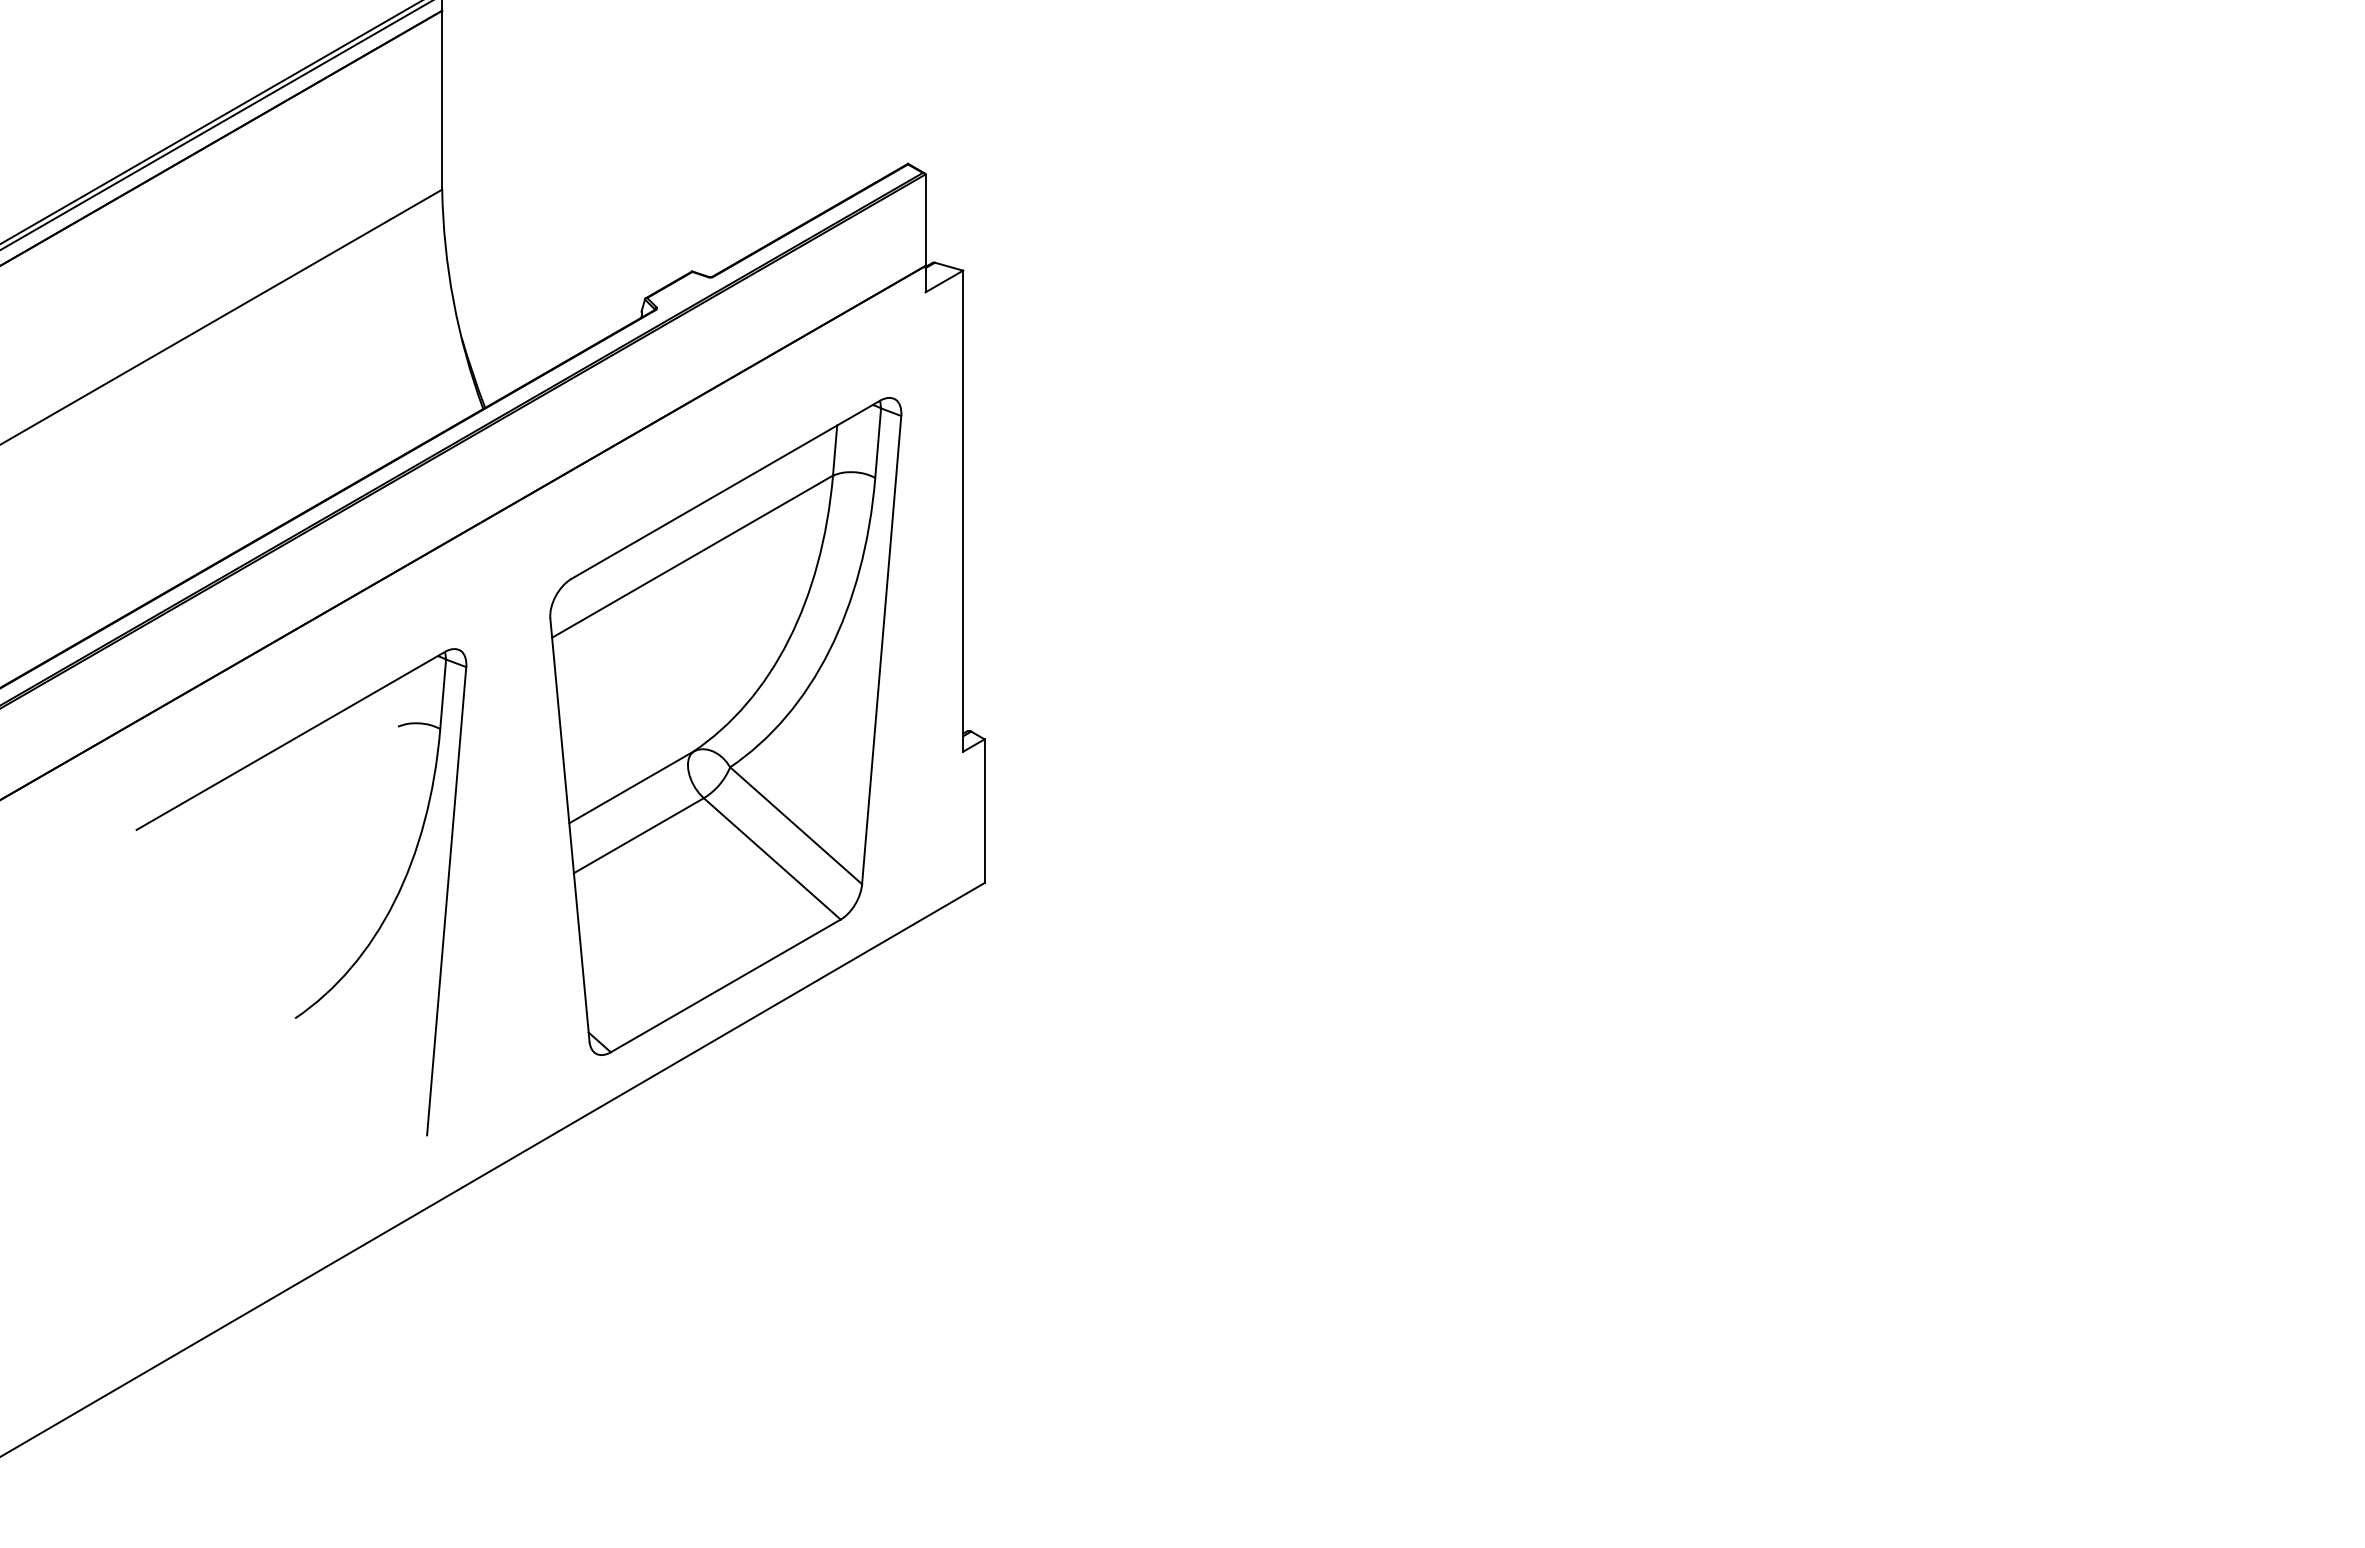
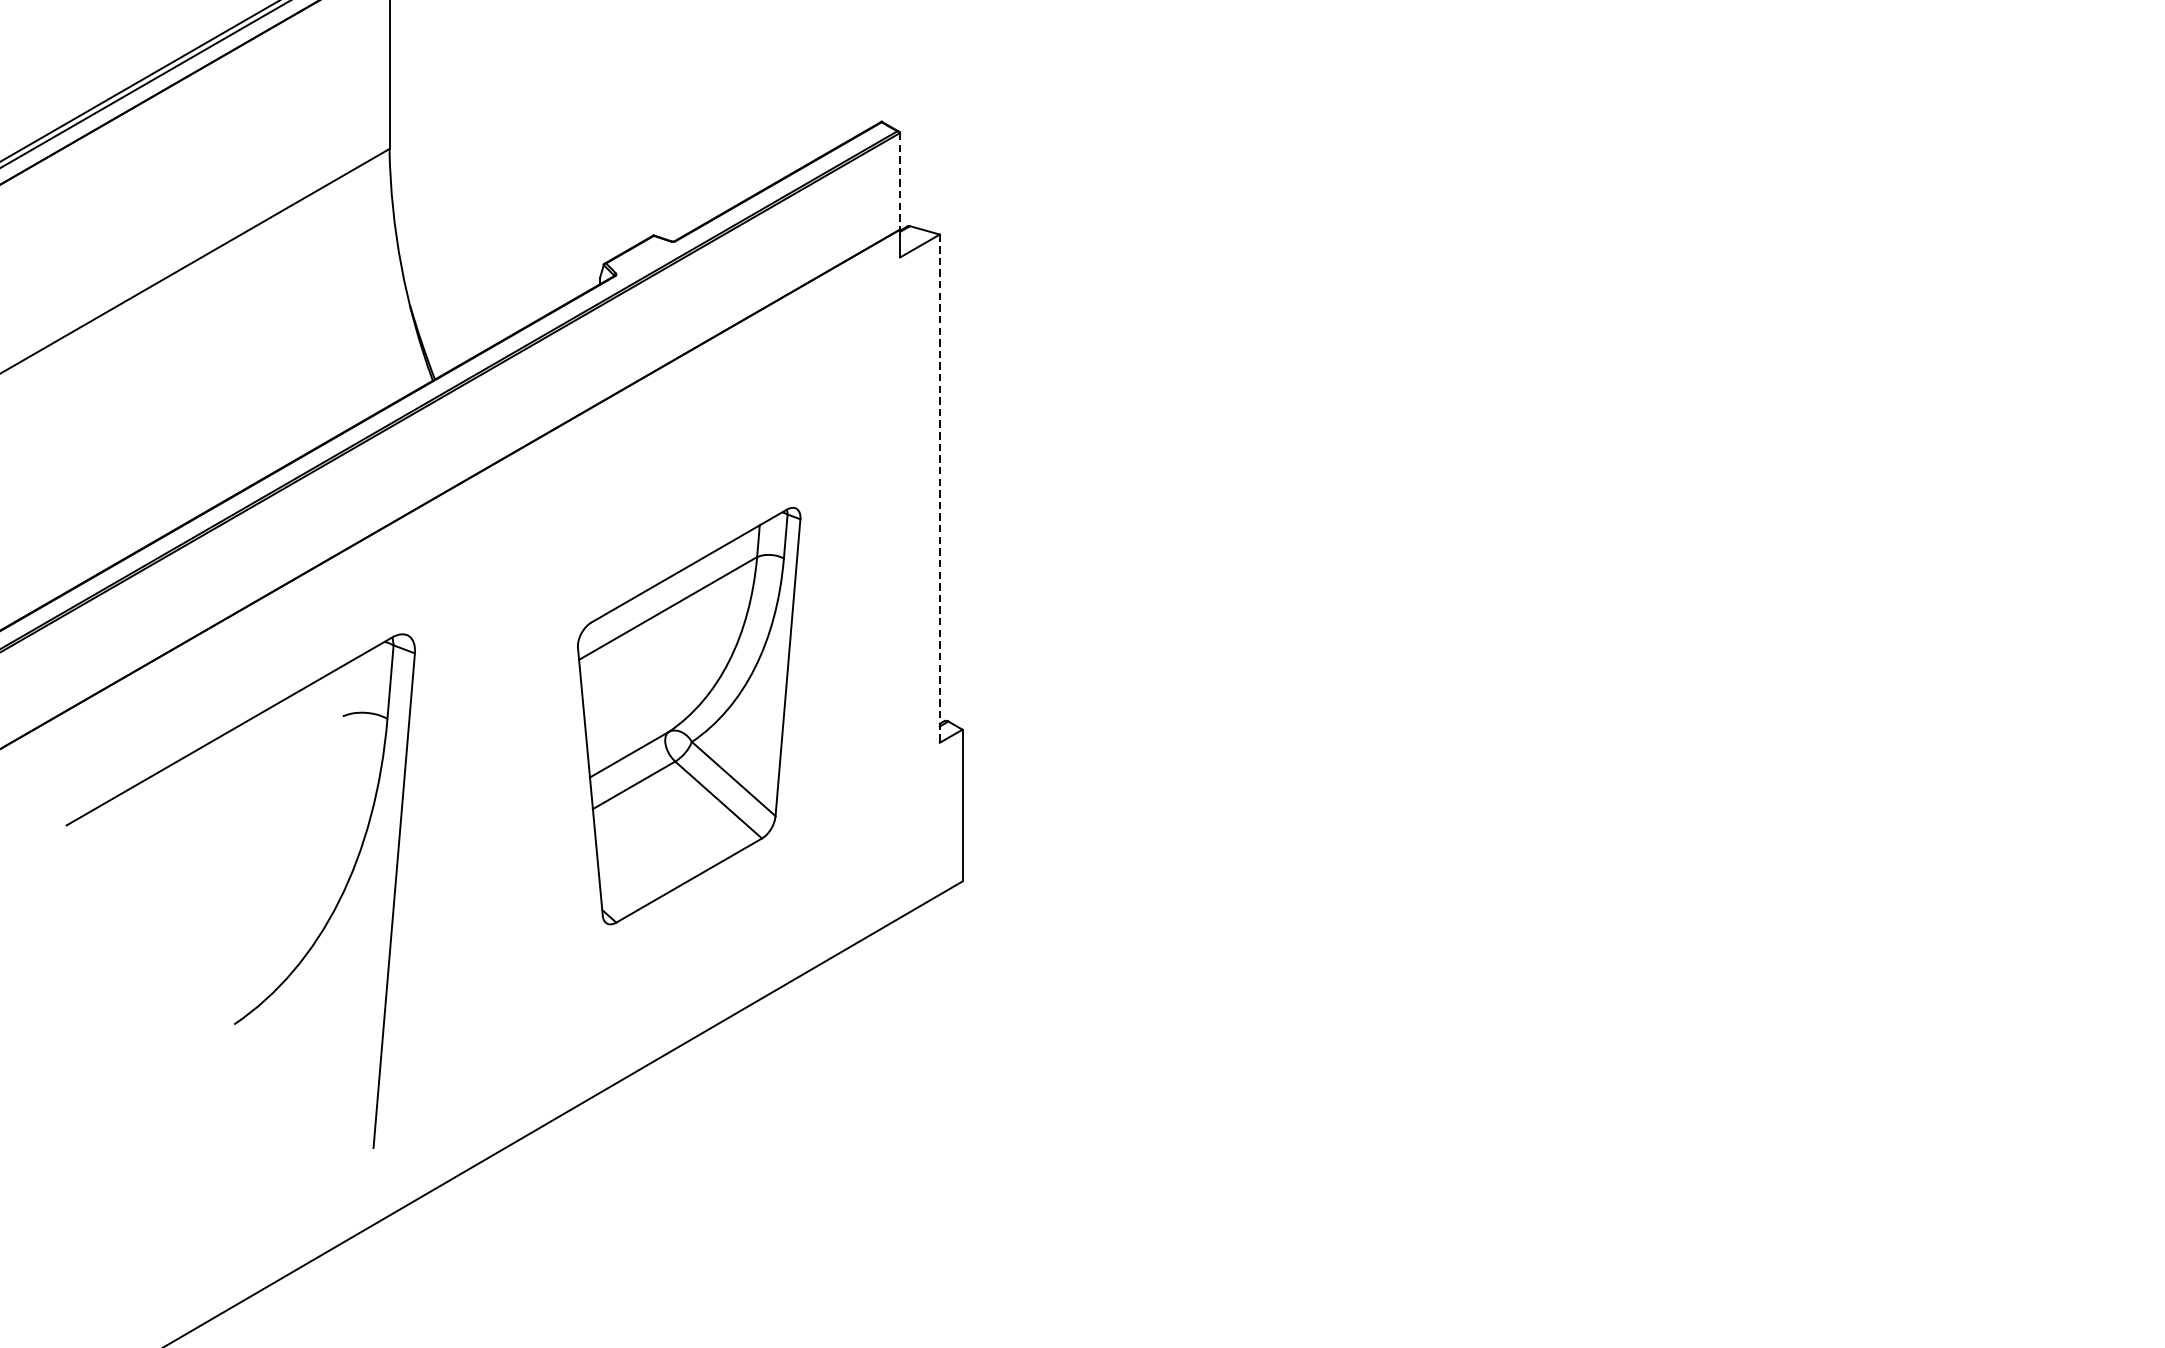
line: (925, 220) -> (900, 181), solid -> dashed
line: (963, 511) -> (940, 488), solid -> dashed
part: (725, 726) -> (688, 716), size x0.6

